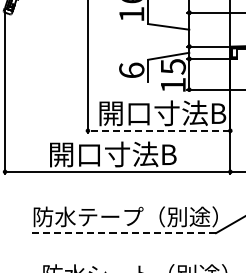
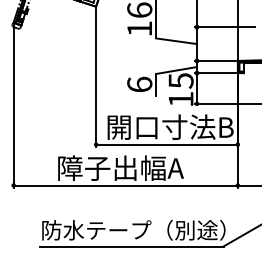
line: (158, 130) -> (166, 144), dashed -> solid
text: (113, 153) -> (121, 167), 開口寸法B -> 障子出幅A
line: (123, 233) -> (131, 246), dashed -> solid

